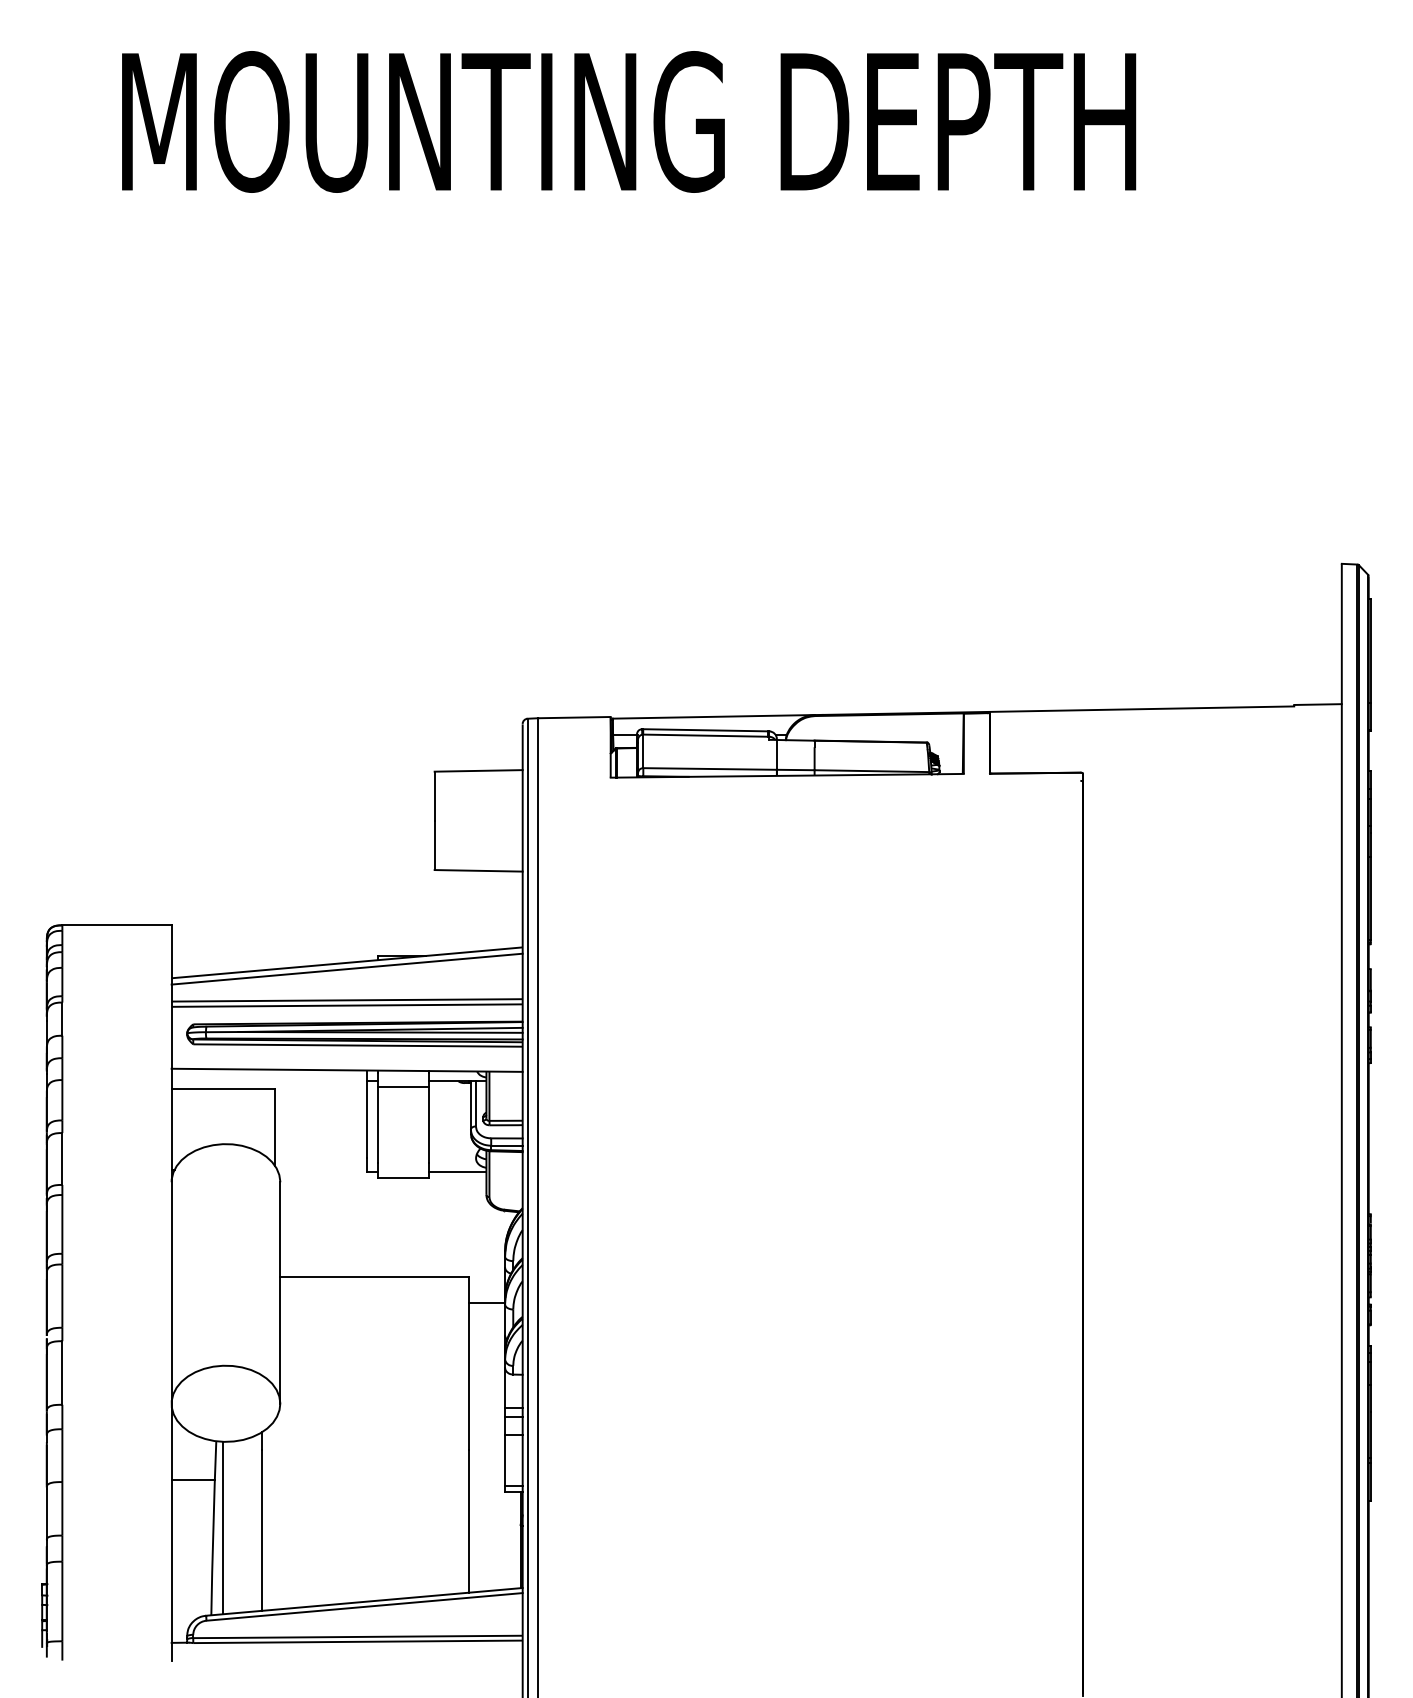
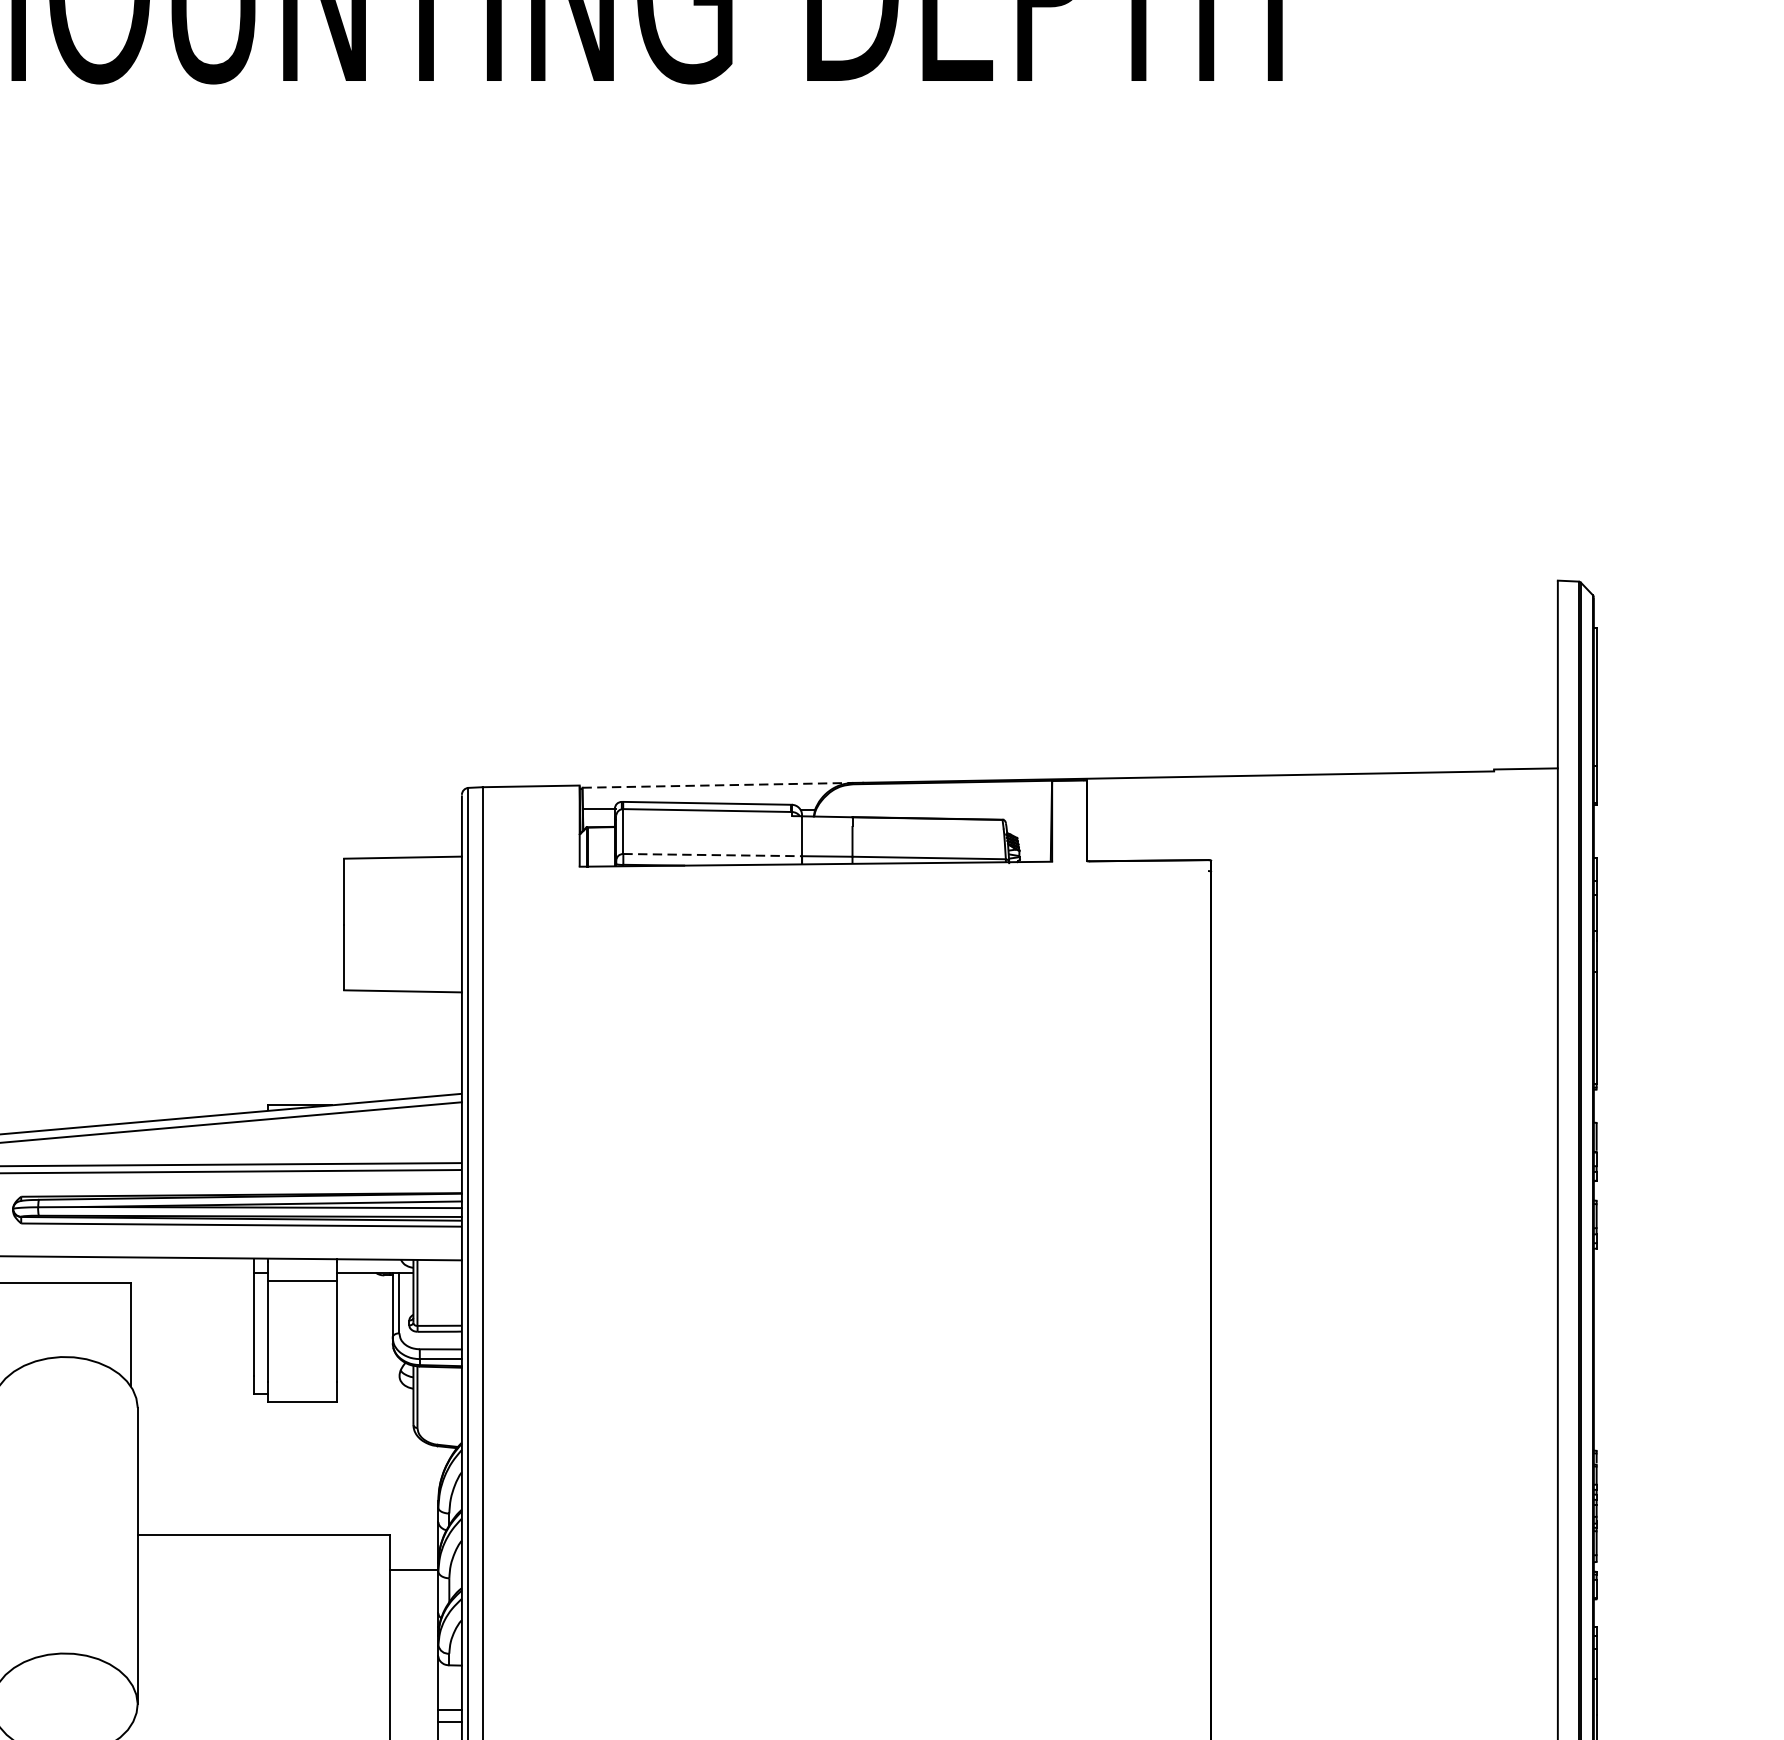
line: (714, 716) -> (718, 784), solid -> dashed
line: (710, 768) -> (713, 854), solid -> dashed
line: (457, 1171) -> (374, 1393), removed

